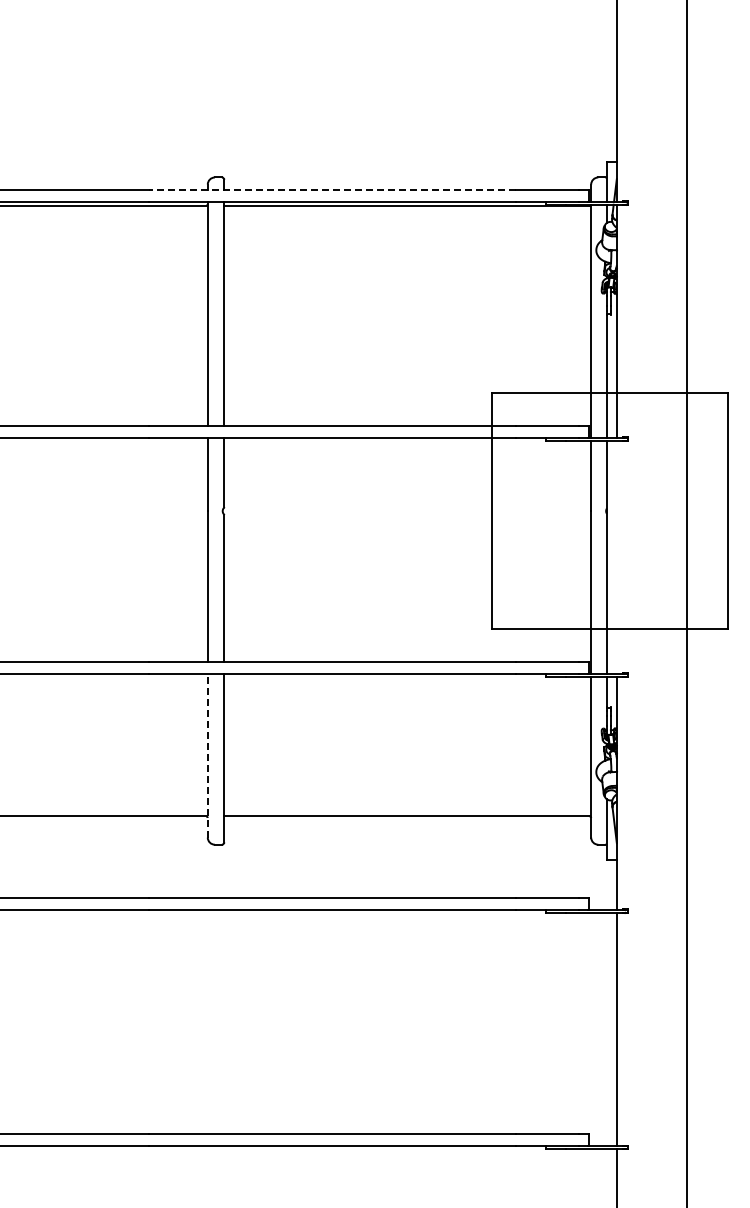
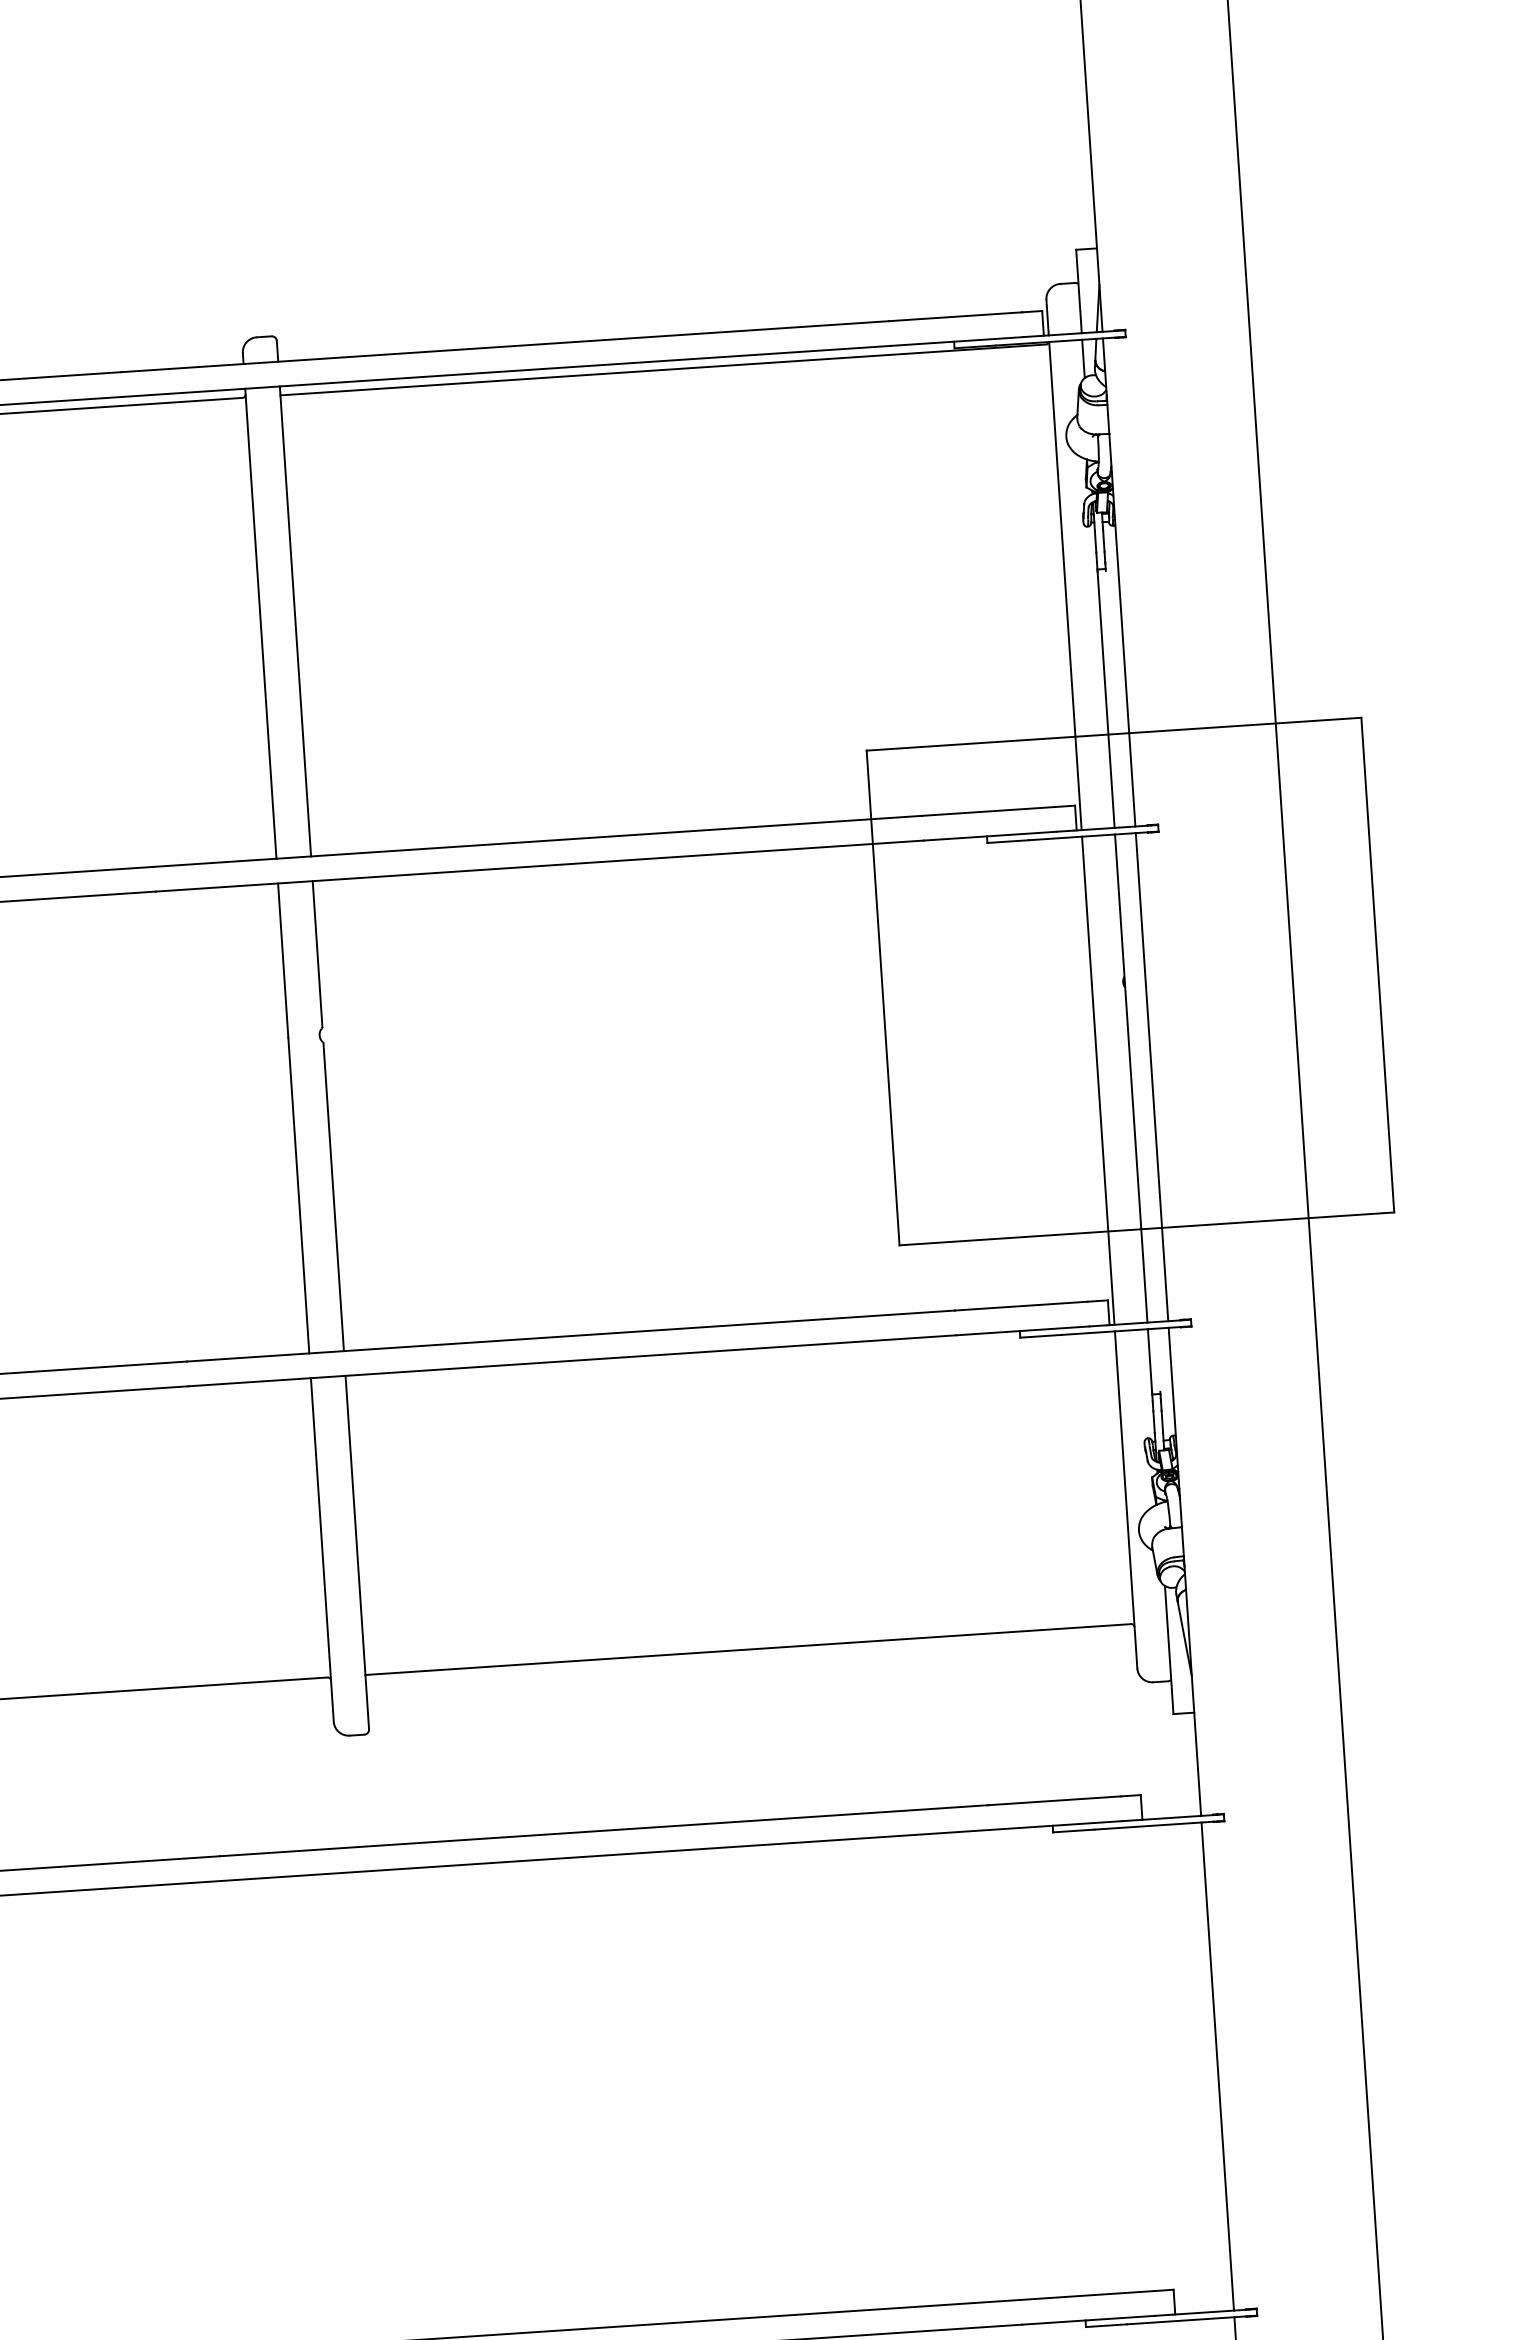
line: (332, 189) -> (504, 346), dashed -> solid
line: (616, 556) -> (1151, 1075), added
line: (207, 755) -> (321, 1549), dashed -> solid

